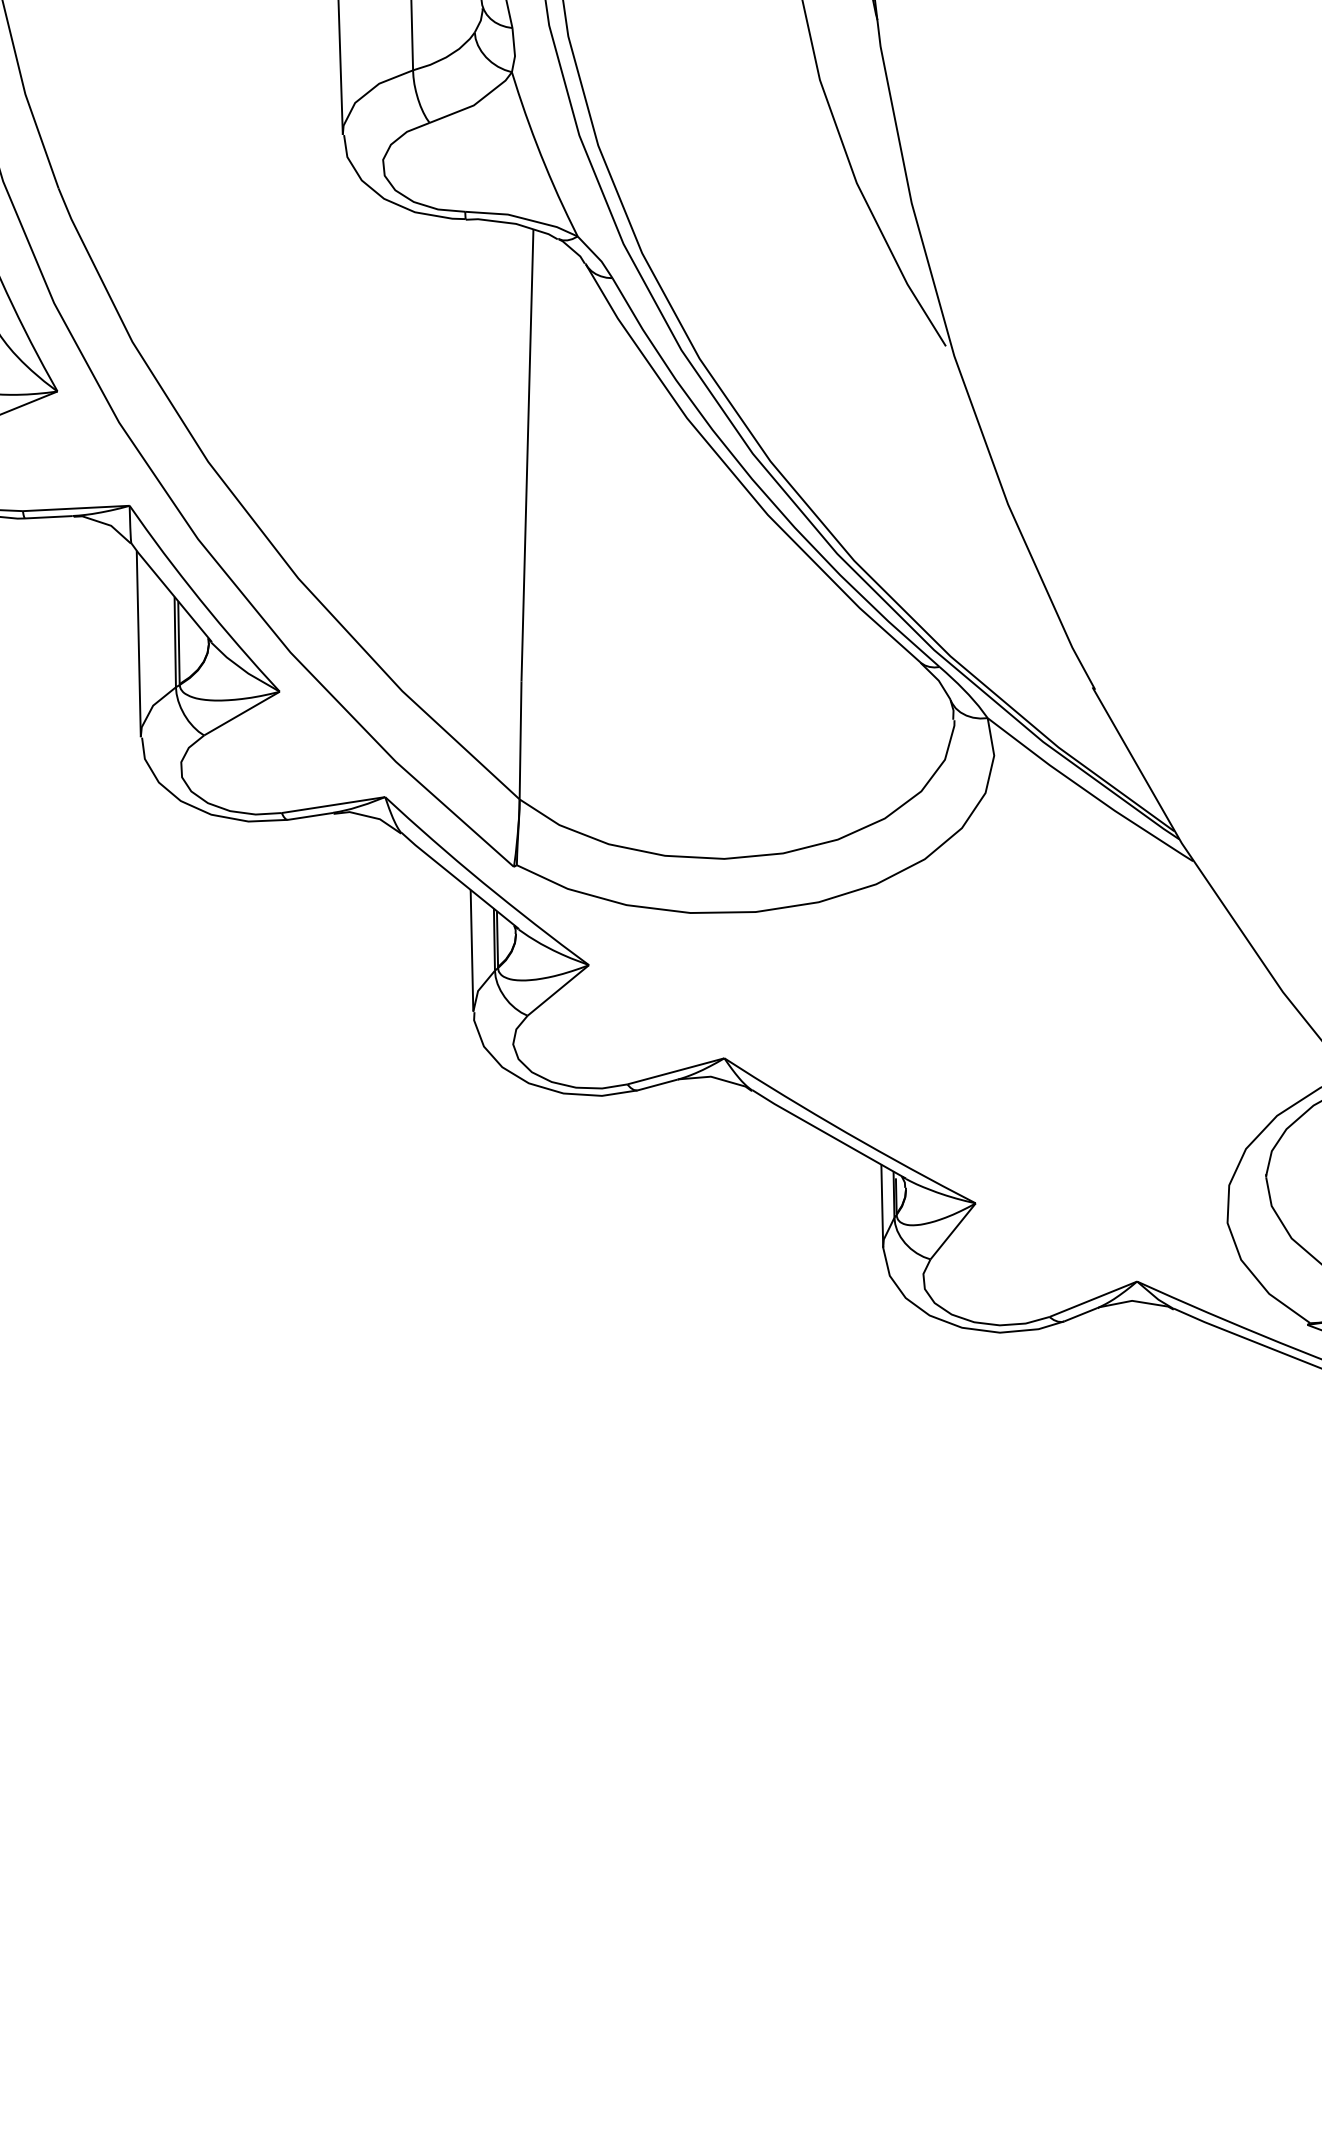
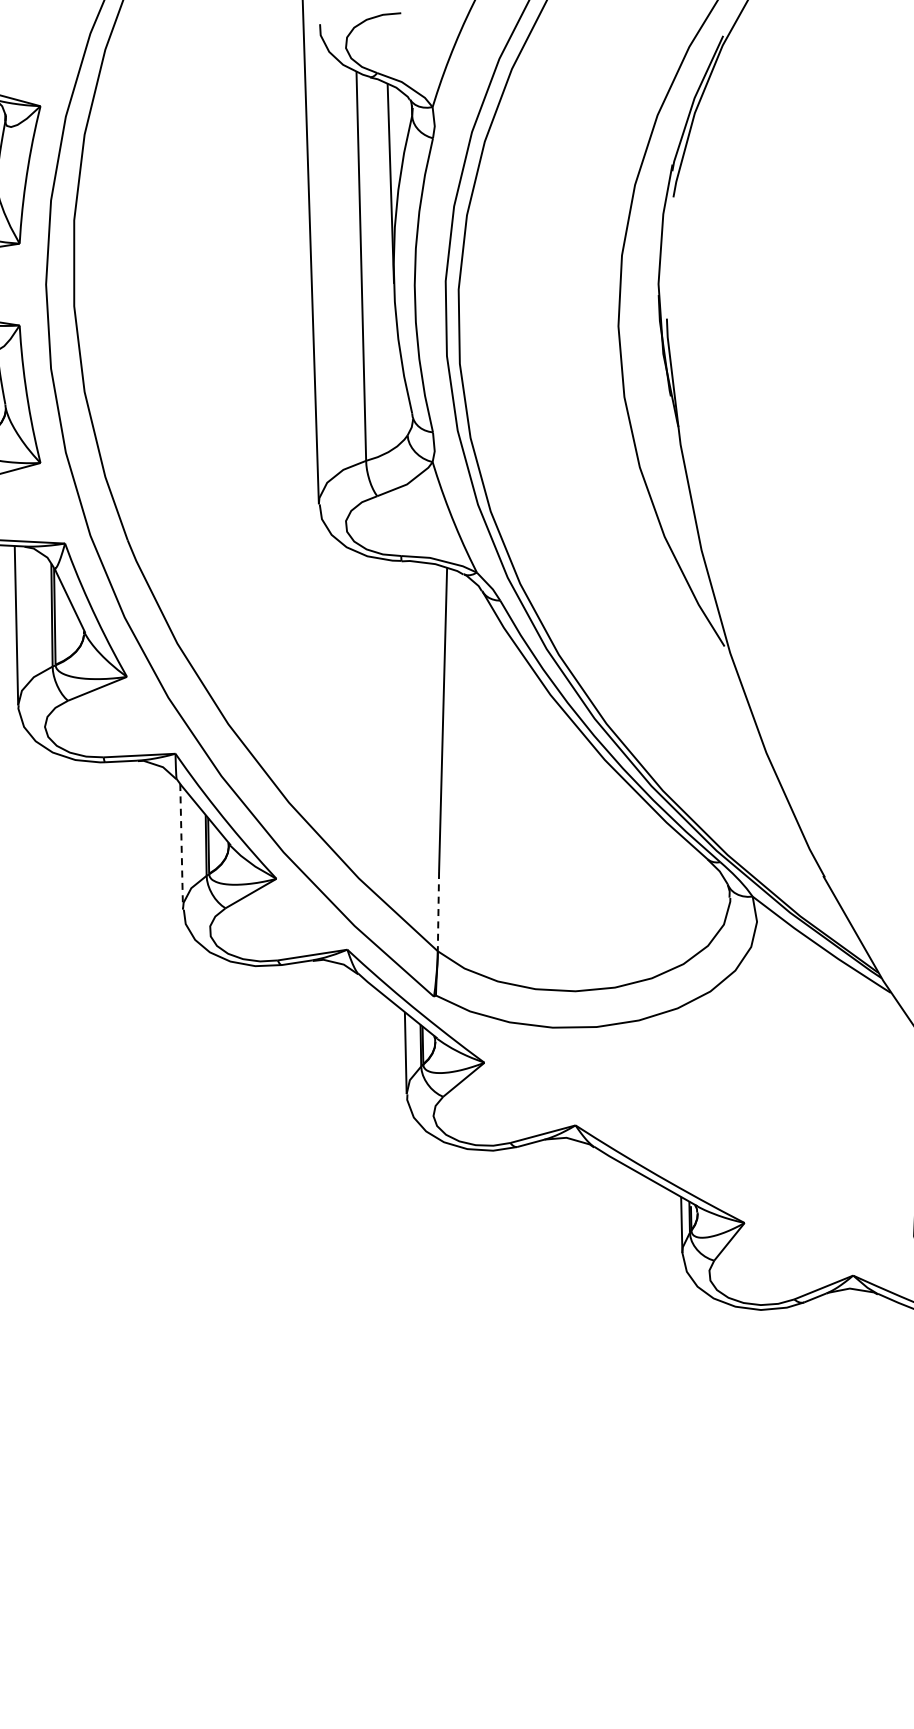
line: (138, 643) -> (181, 846), solid -> dashed
line: (520, 740) -> (438, 911), solid -> dashed

